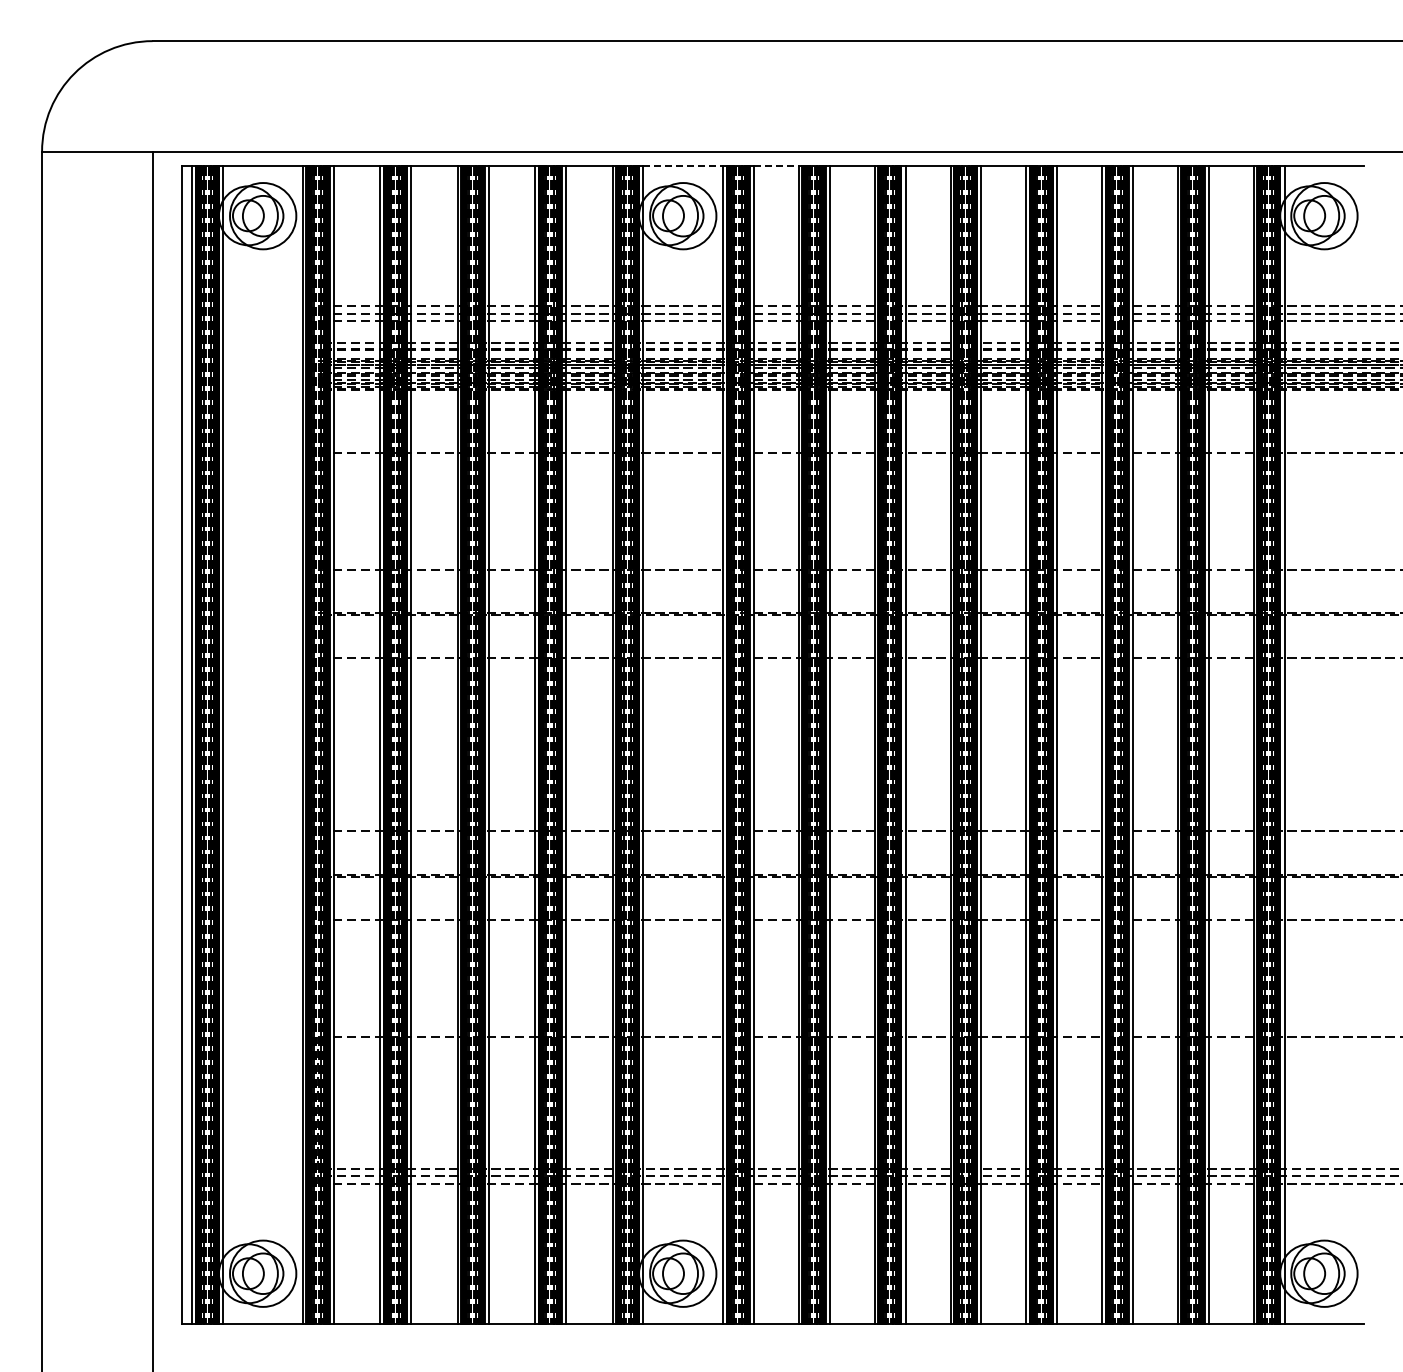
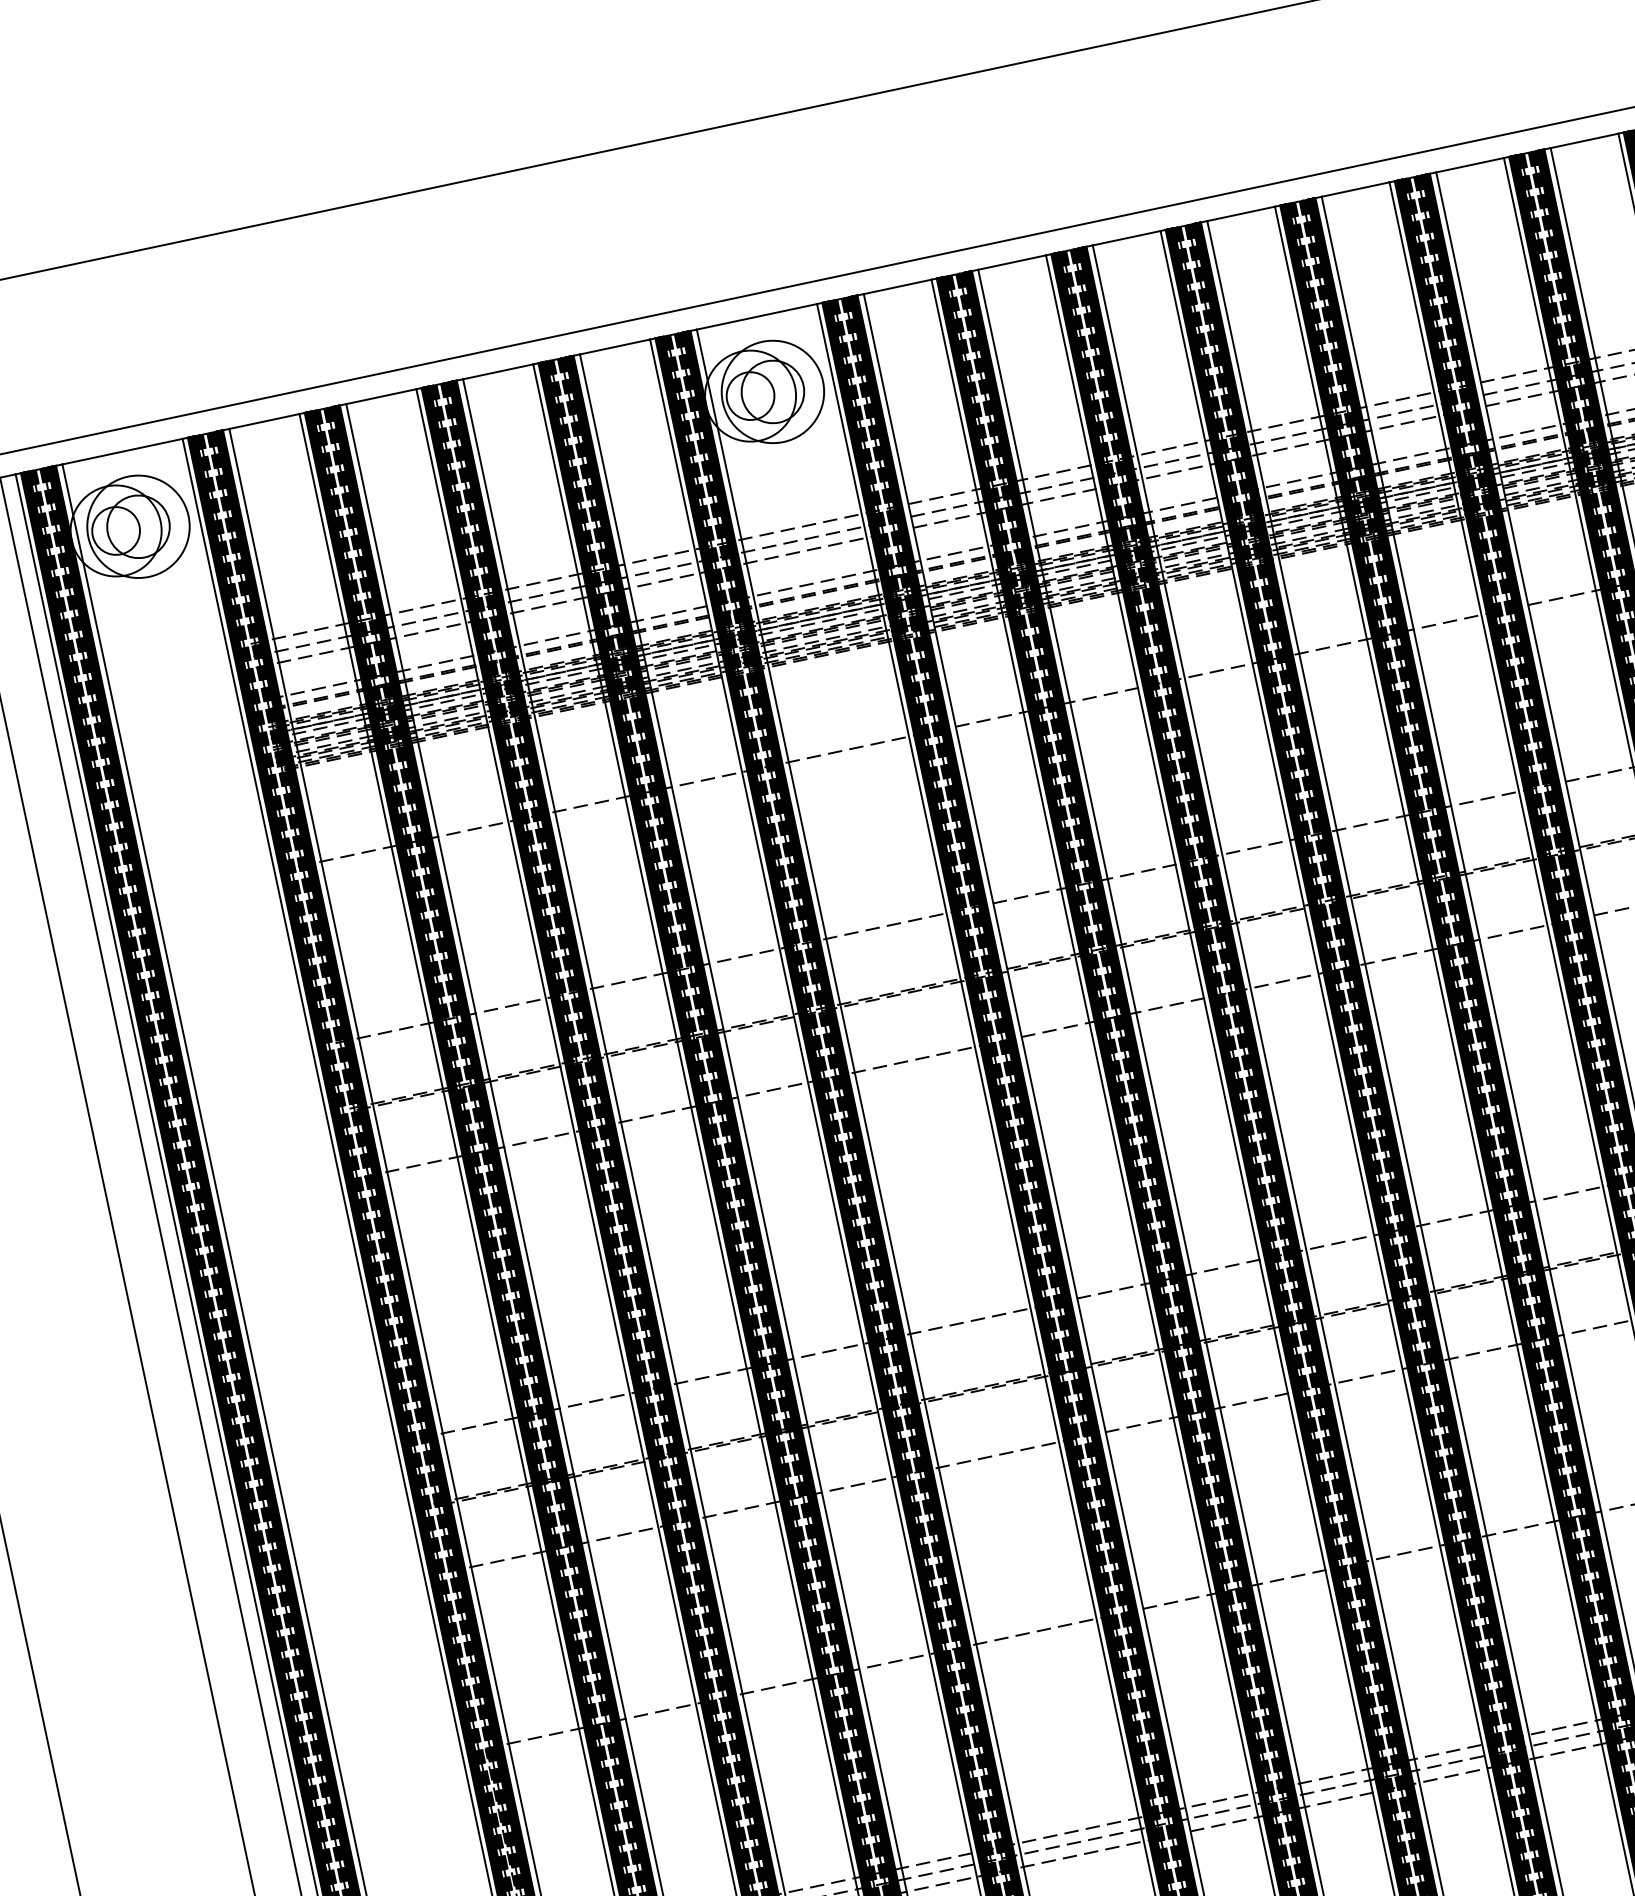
line: (683, 166) -> (757, 316), dashed -> solid
line: (776, 166) -> (897, 286), dashed -> solid

